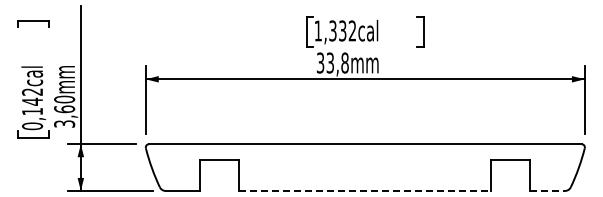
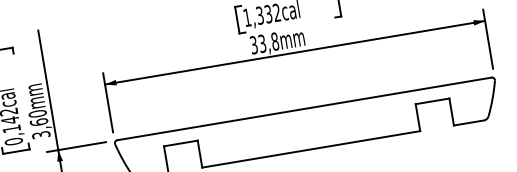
line: (365, 190) -> (311, 148), dashed -> solid
line: (548, 190) -> (469, 122), dashed -> solid

